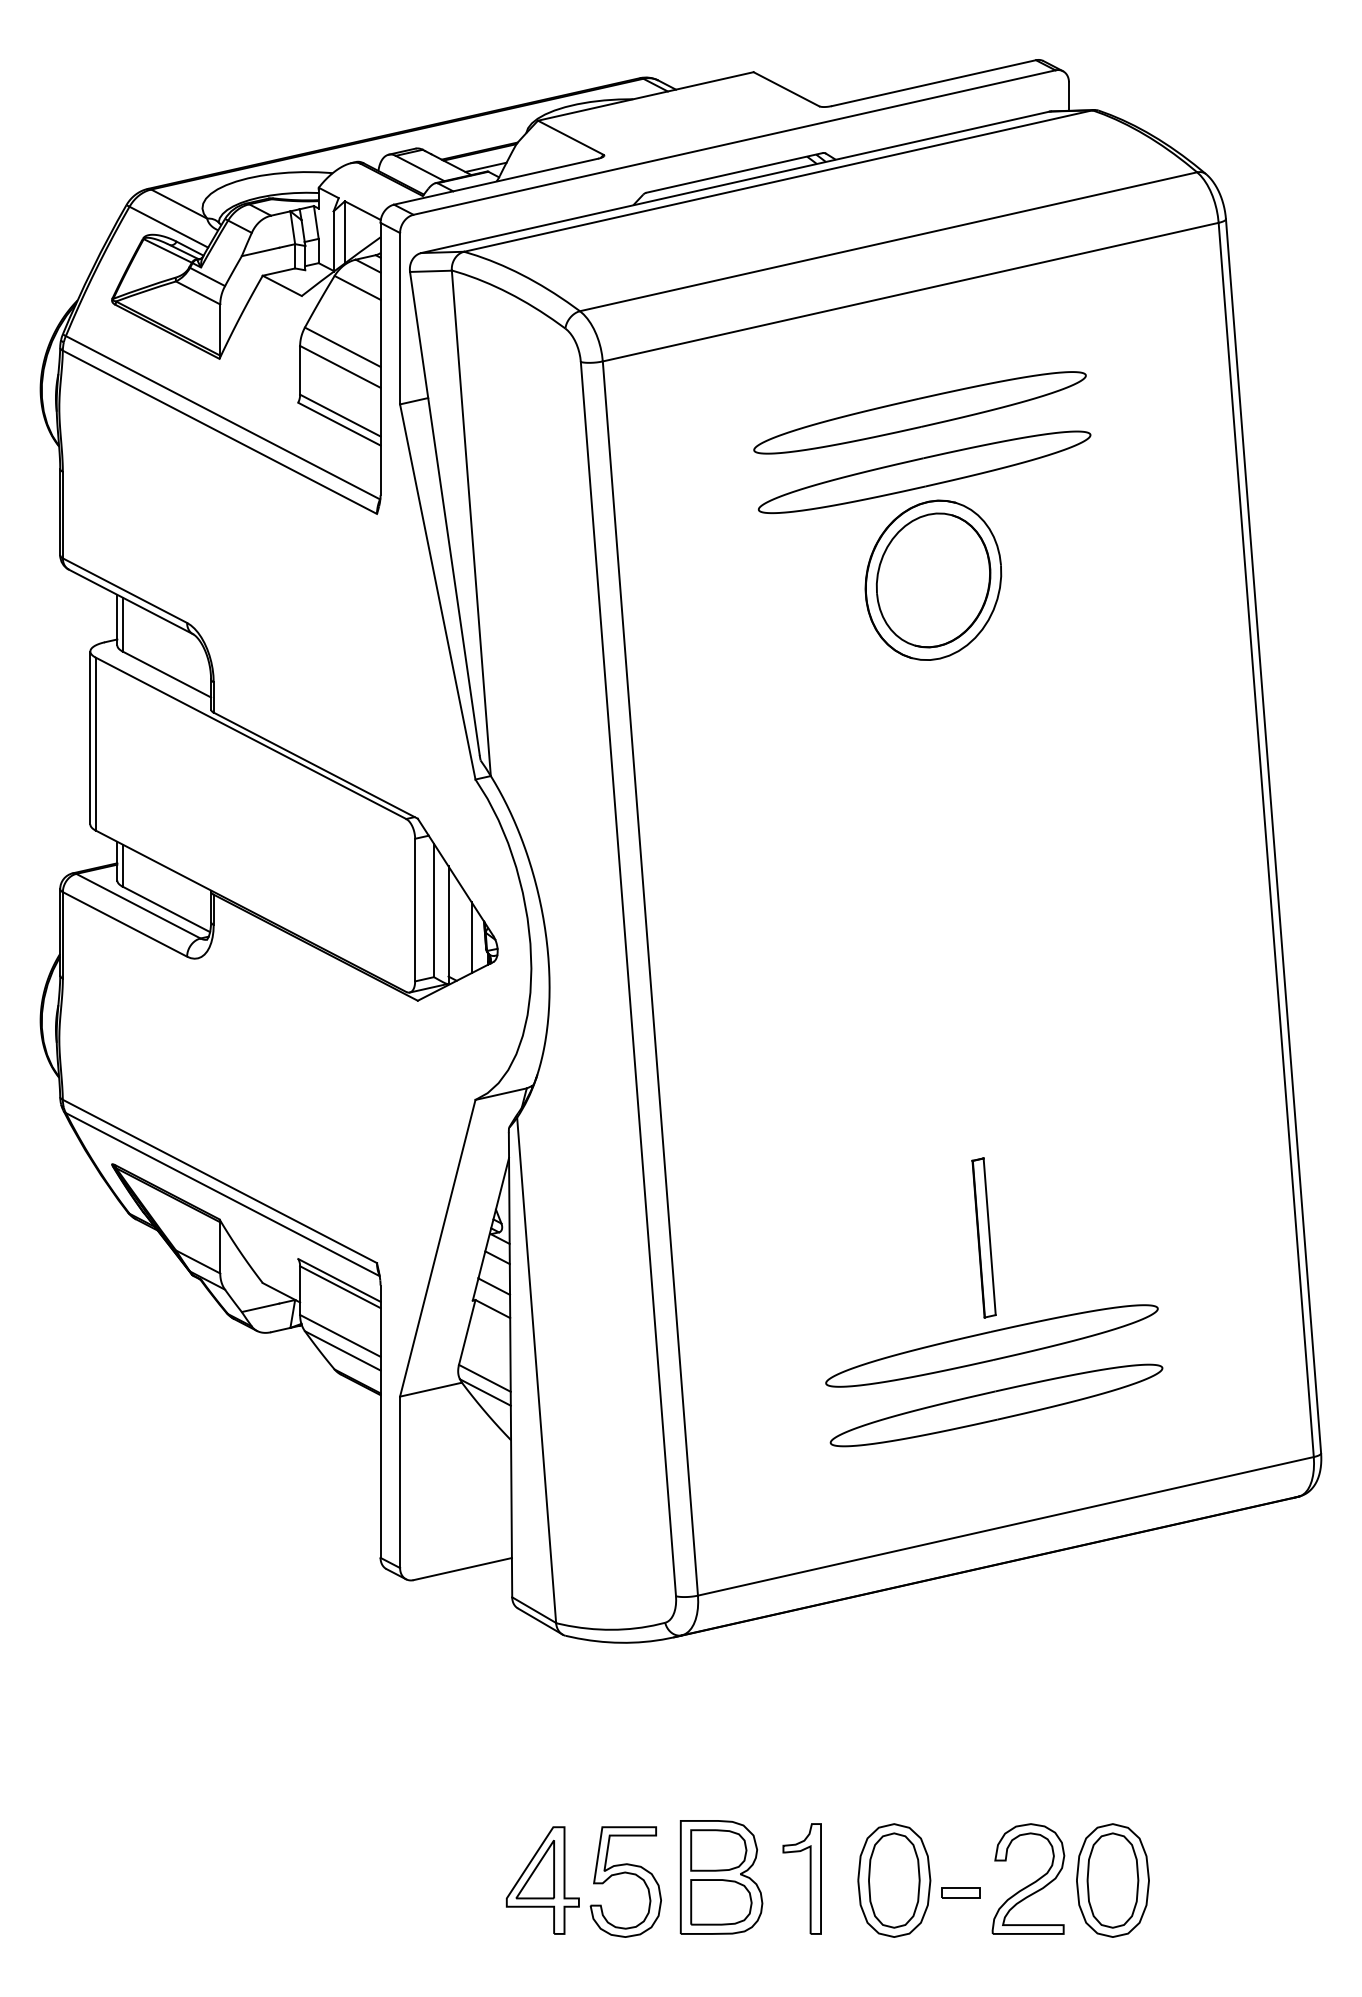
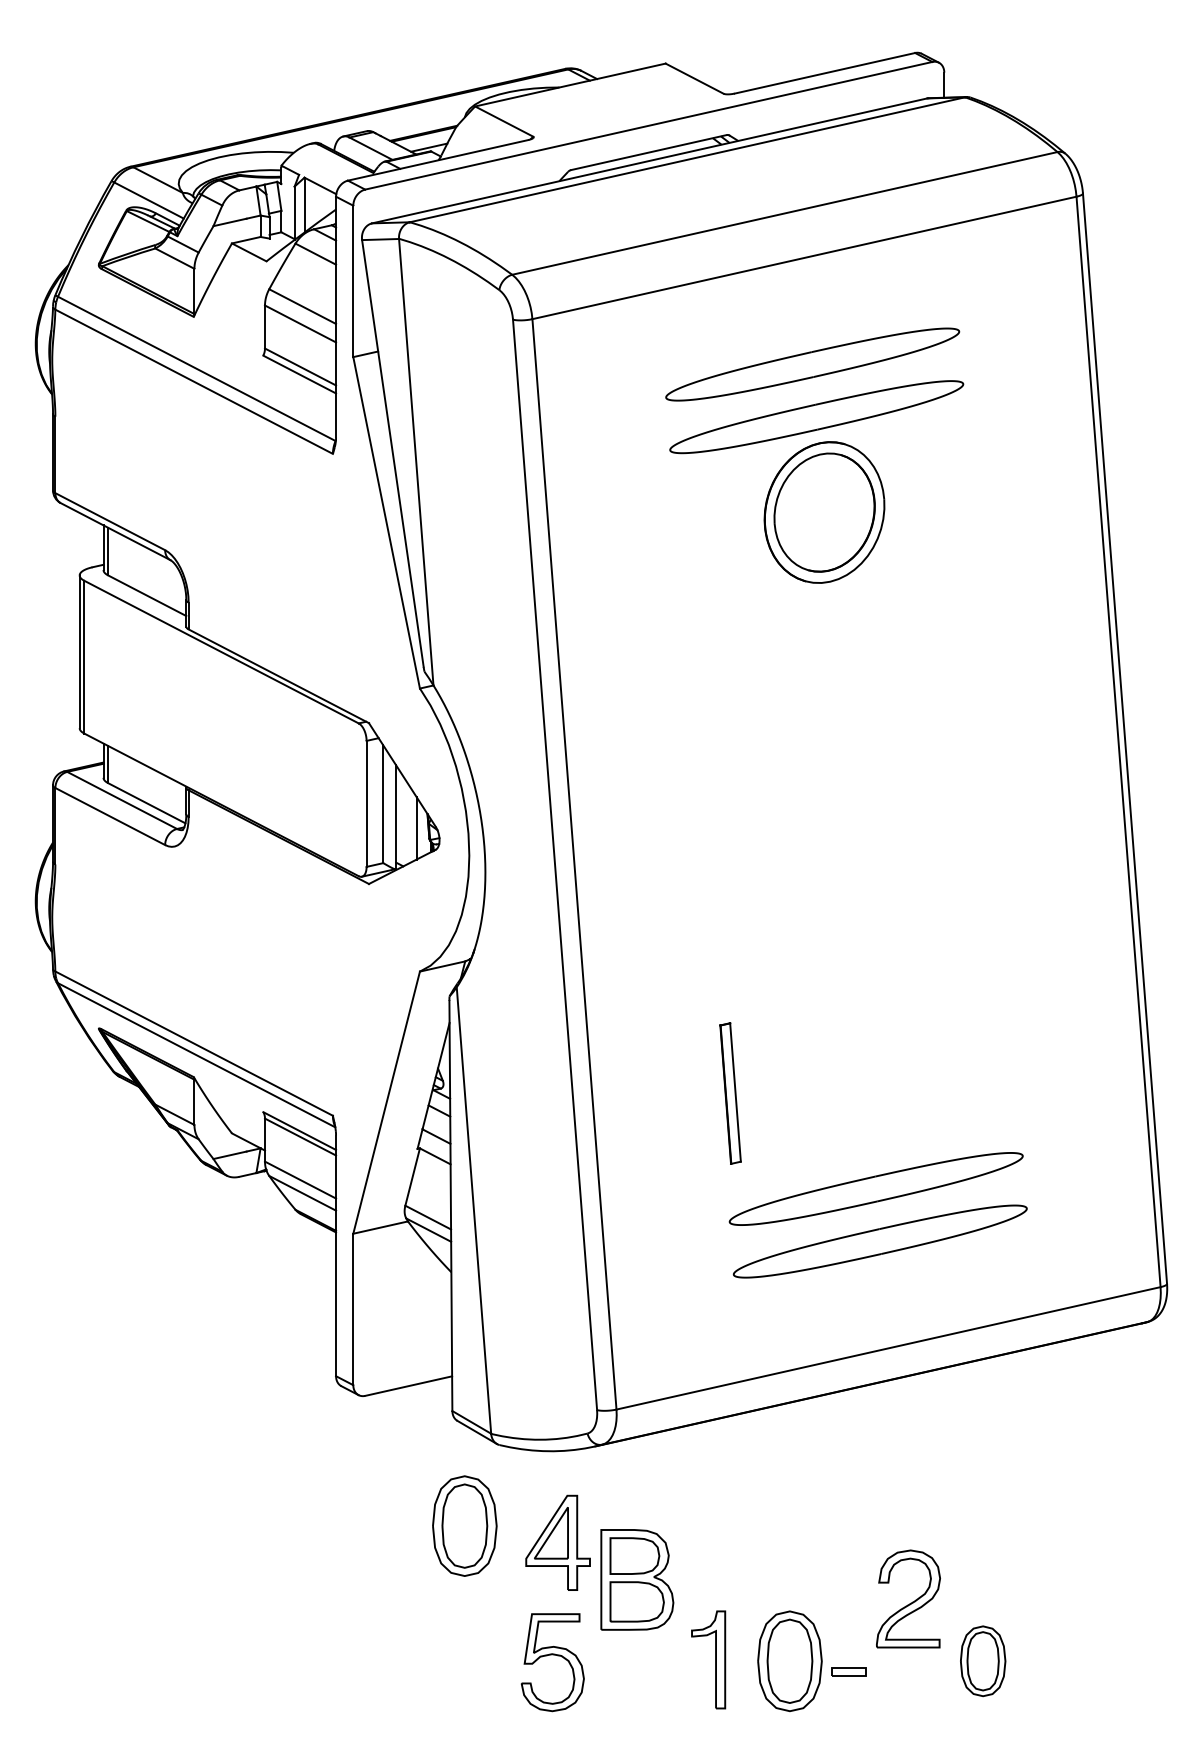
part: (983, 1237) -> (730, 1093), moved
part: (526, 1727) -> (464, 1526), added
part: (721, 1877) -> (637, 1579), moved
part: (1028, 1878) -> (908, 1598), moved
part: (542, 1880) -> (557, 1542), moved
part: (1112, 1880) -> (982, 1661), size x0.7

